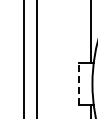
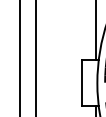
line: (78, 84) -> (81, 83), dashed -> solid

